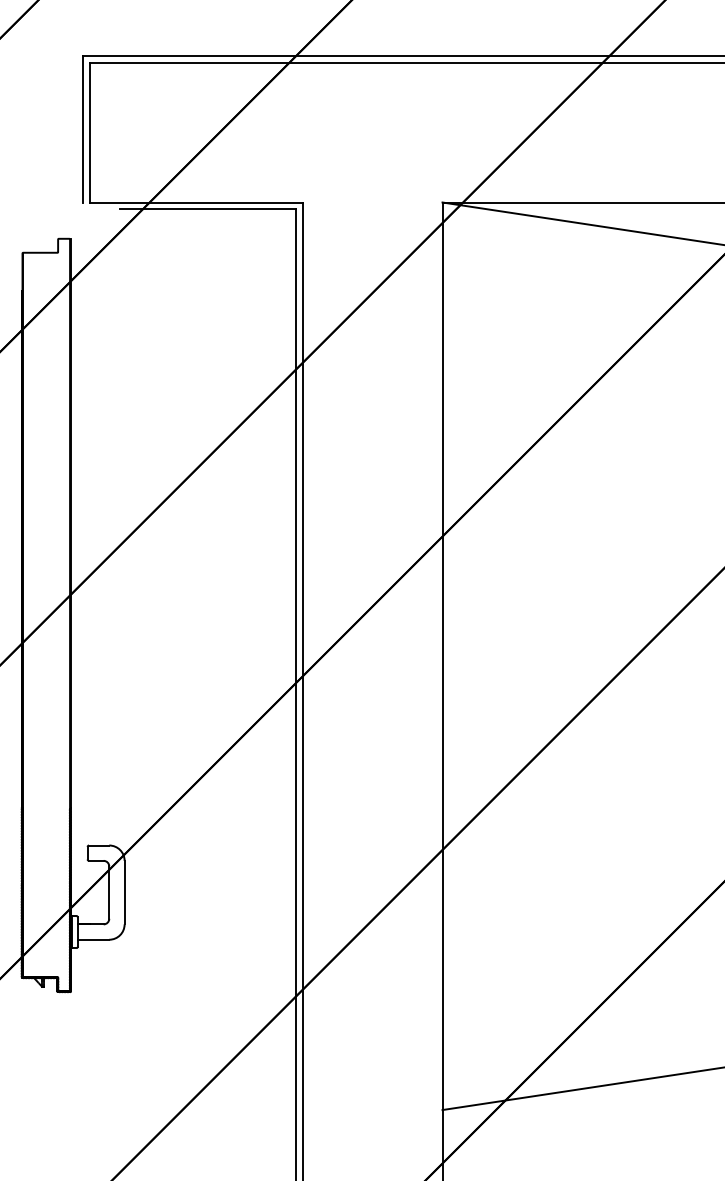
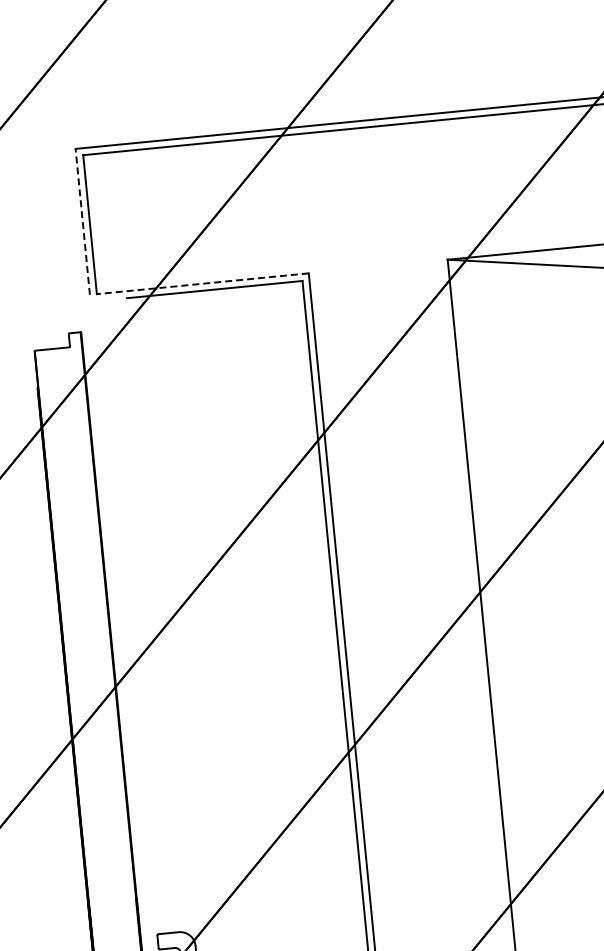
line: (83, 128) -> (83, 221), solid -> dashed
line: (195, 202) -> (201, 283), solid -> dashed

